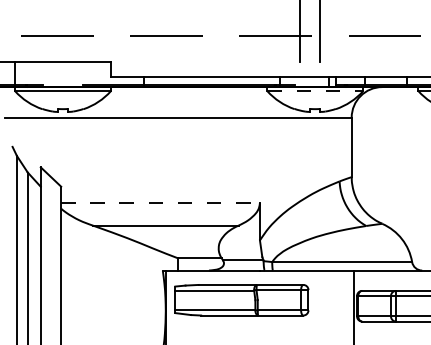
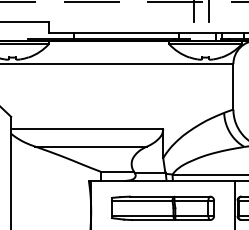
line: (315, 91) -> (205, 44), dashed -> solid
line: (161, 202) -> (87, 128), dashed -> solid
part: (241, 300) -> (162, 208), moved

